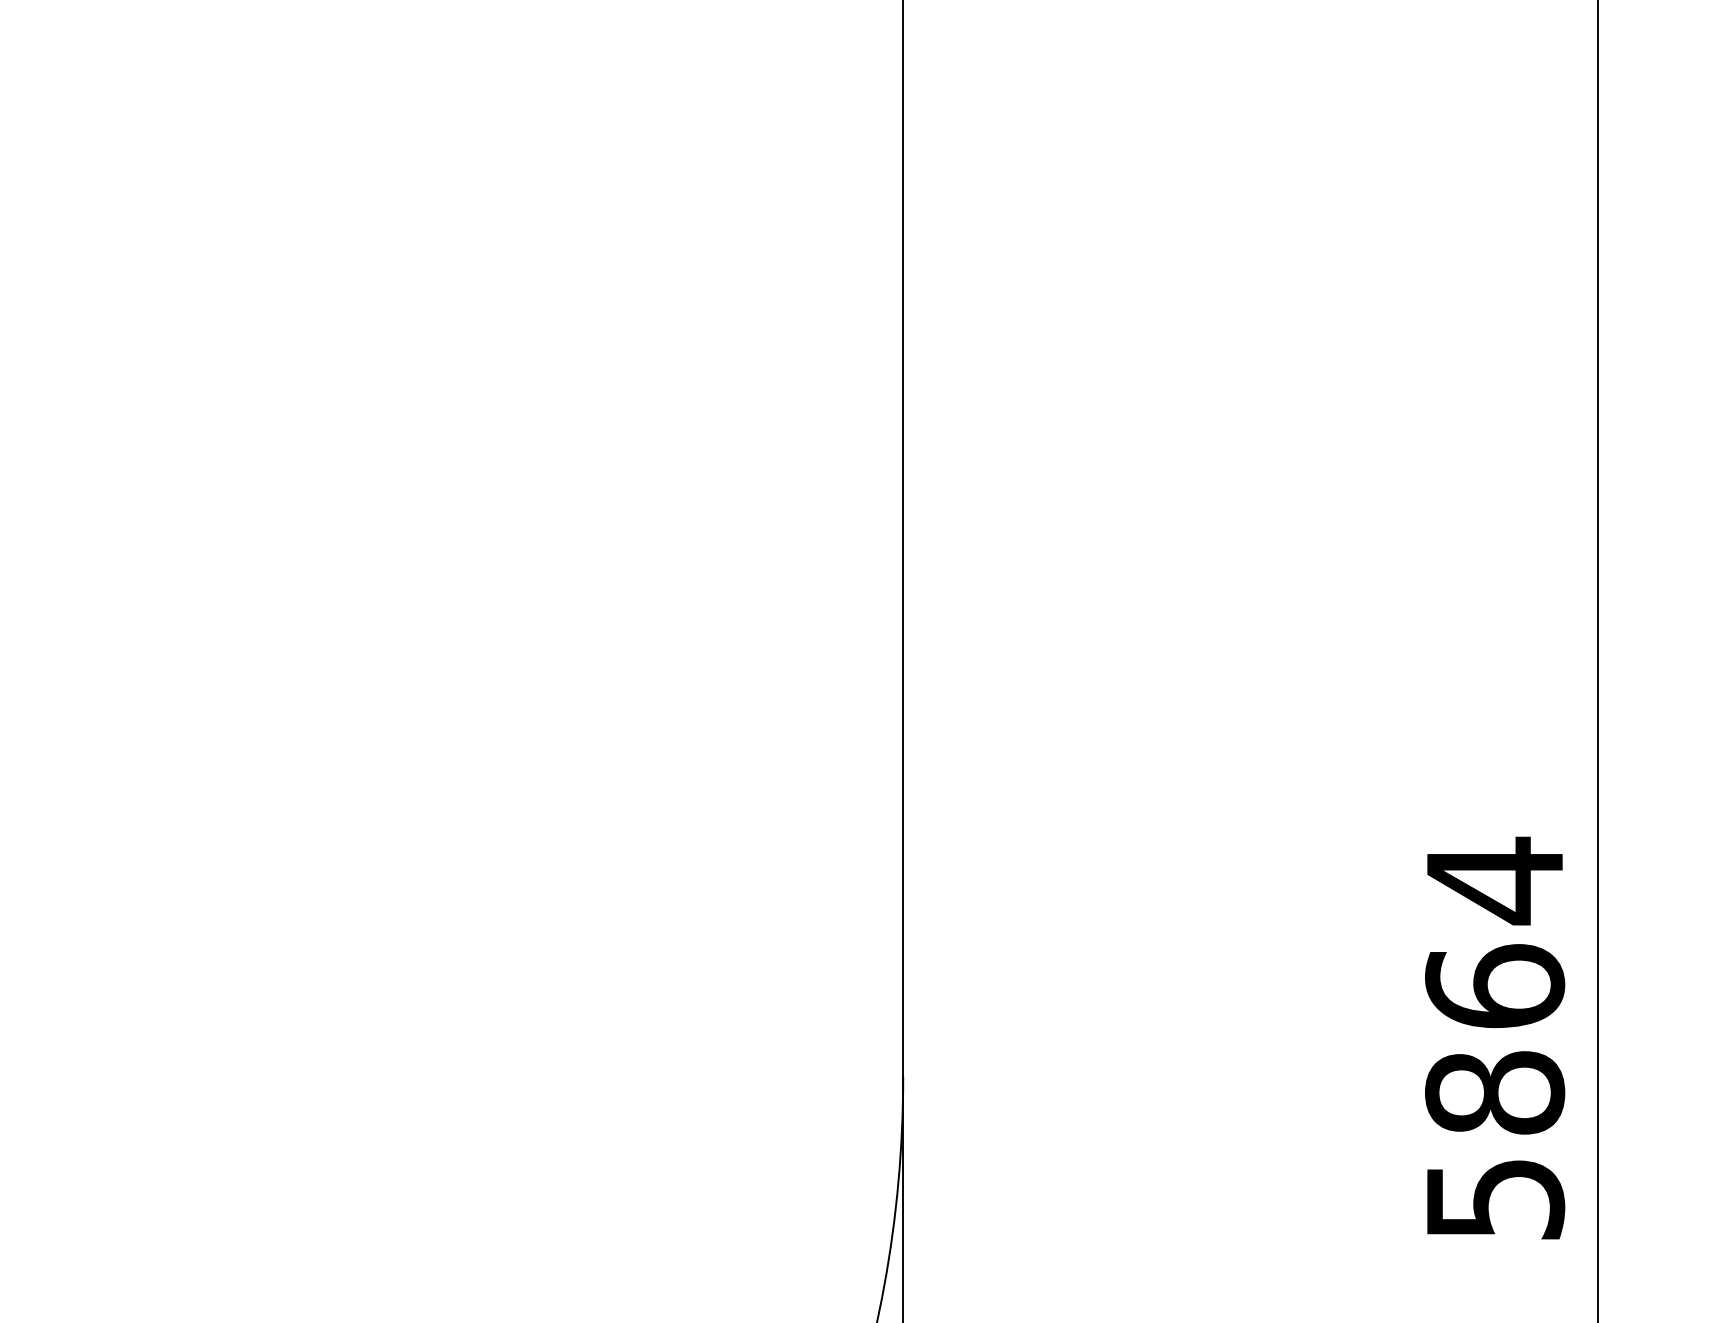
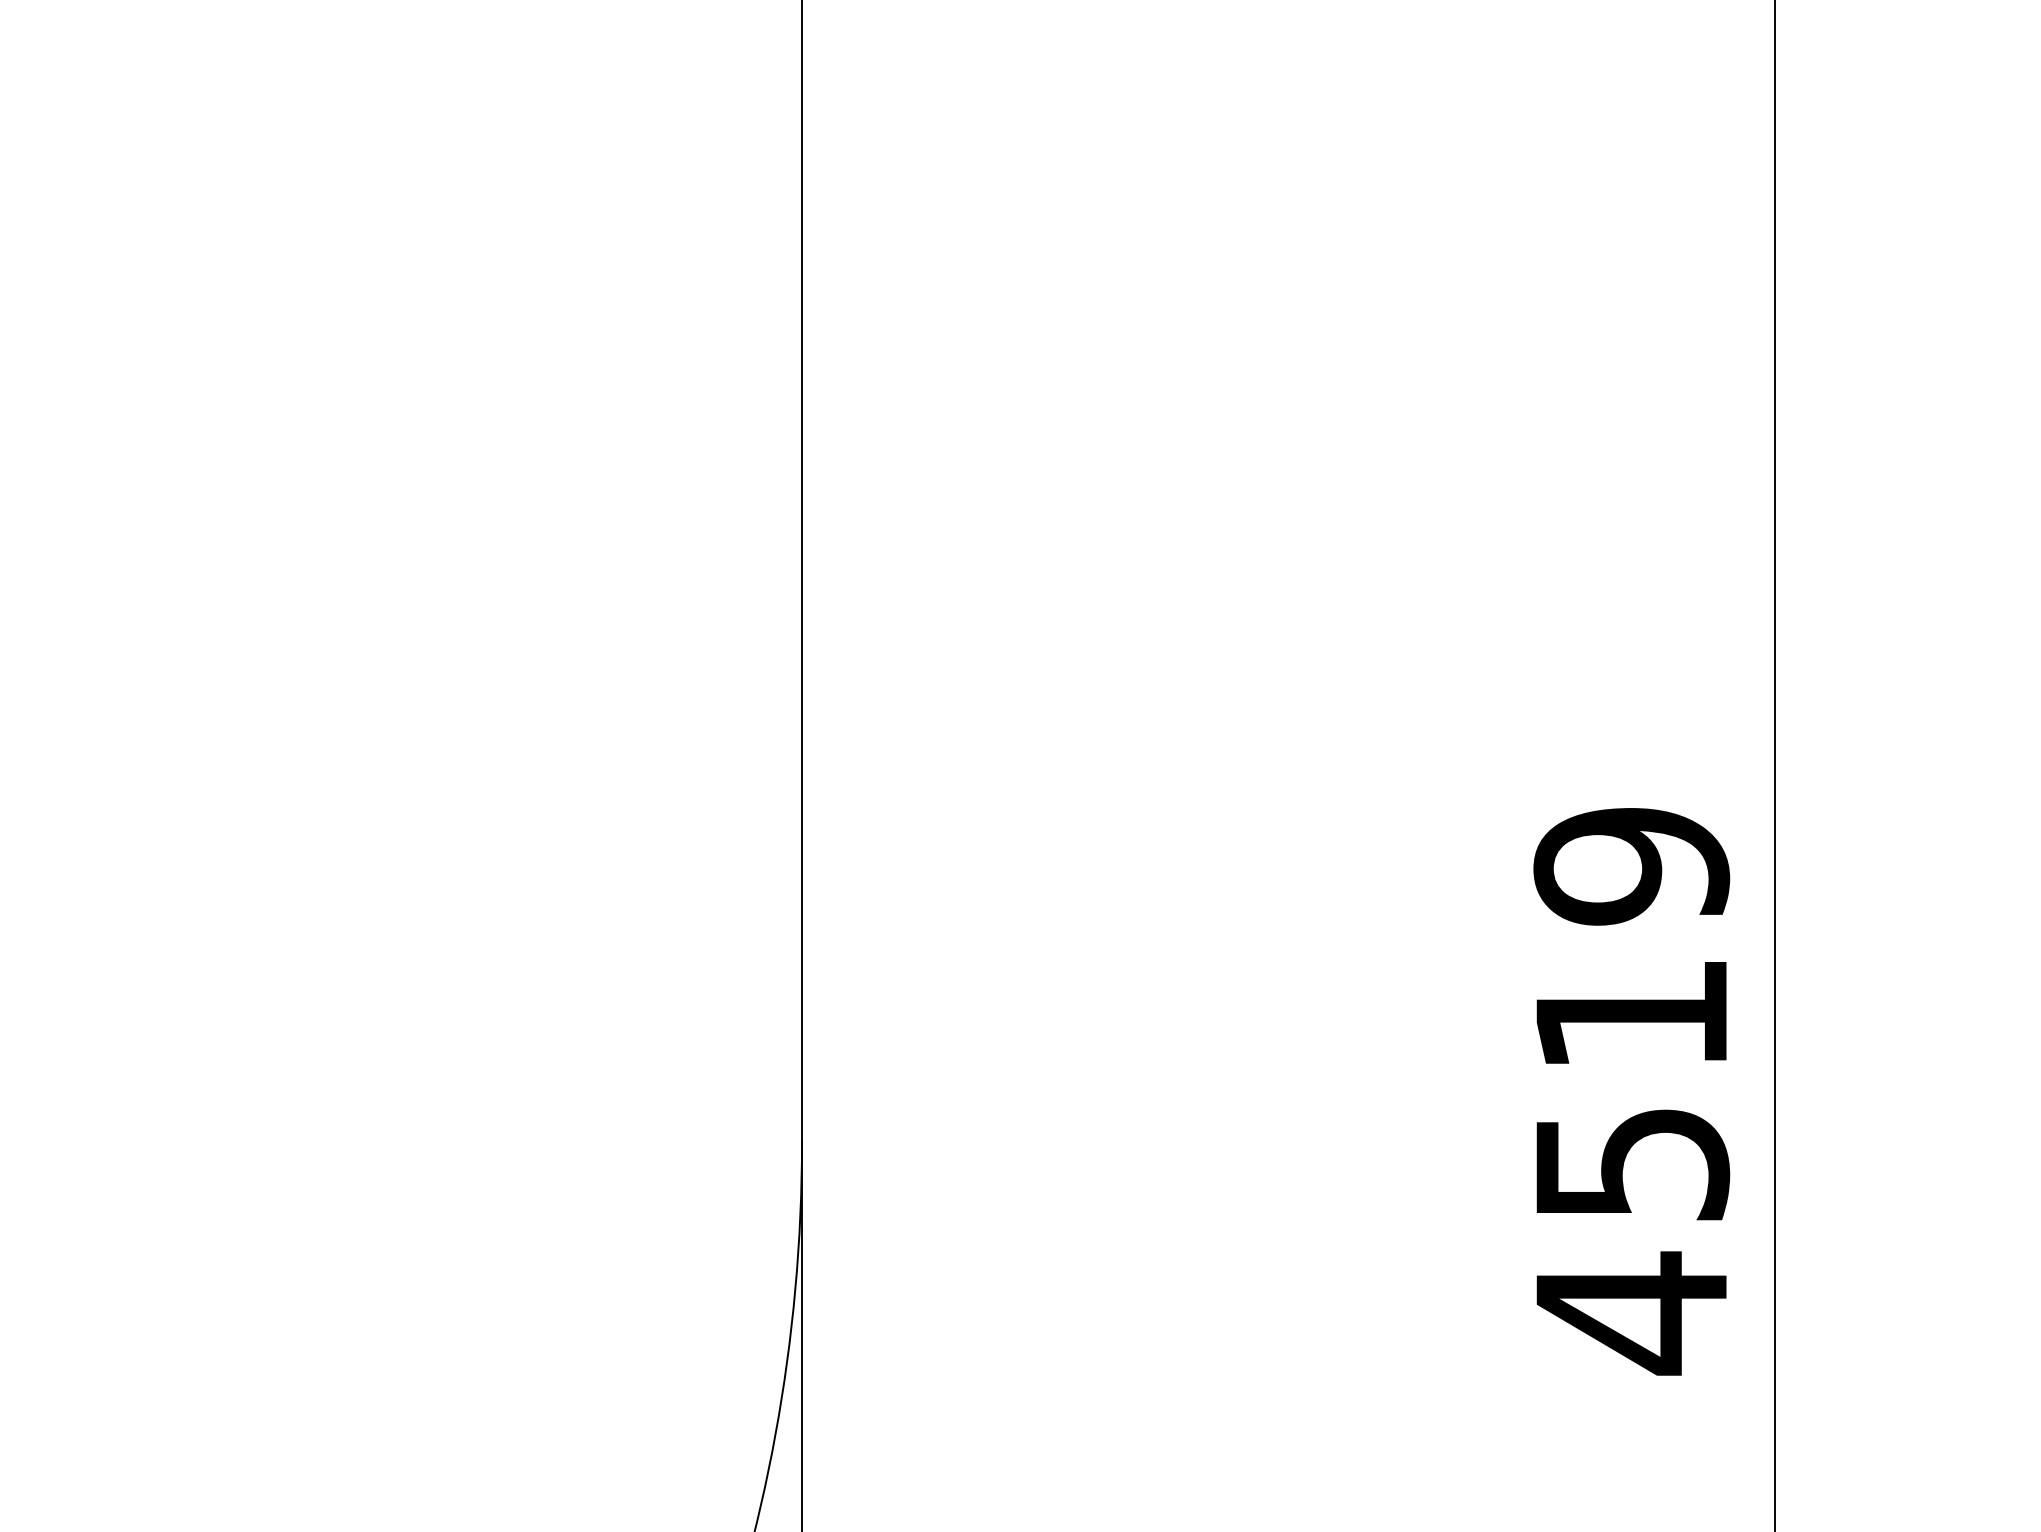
text: (1495, 1039) -> (1632, 1088), 5864 -> 4519

